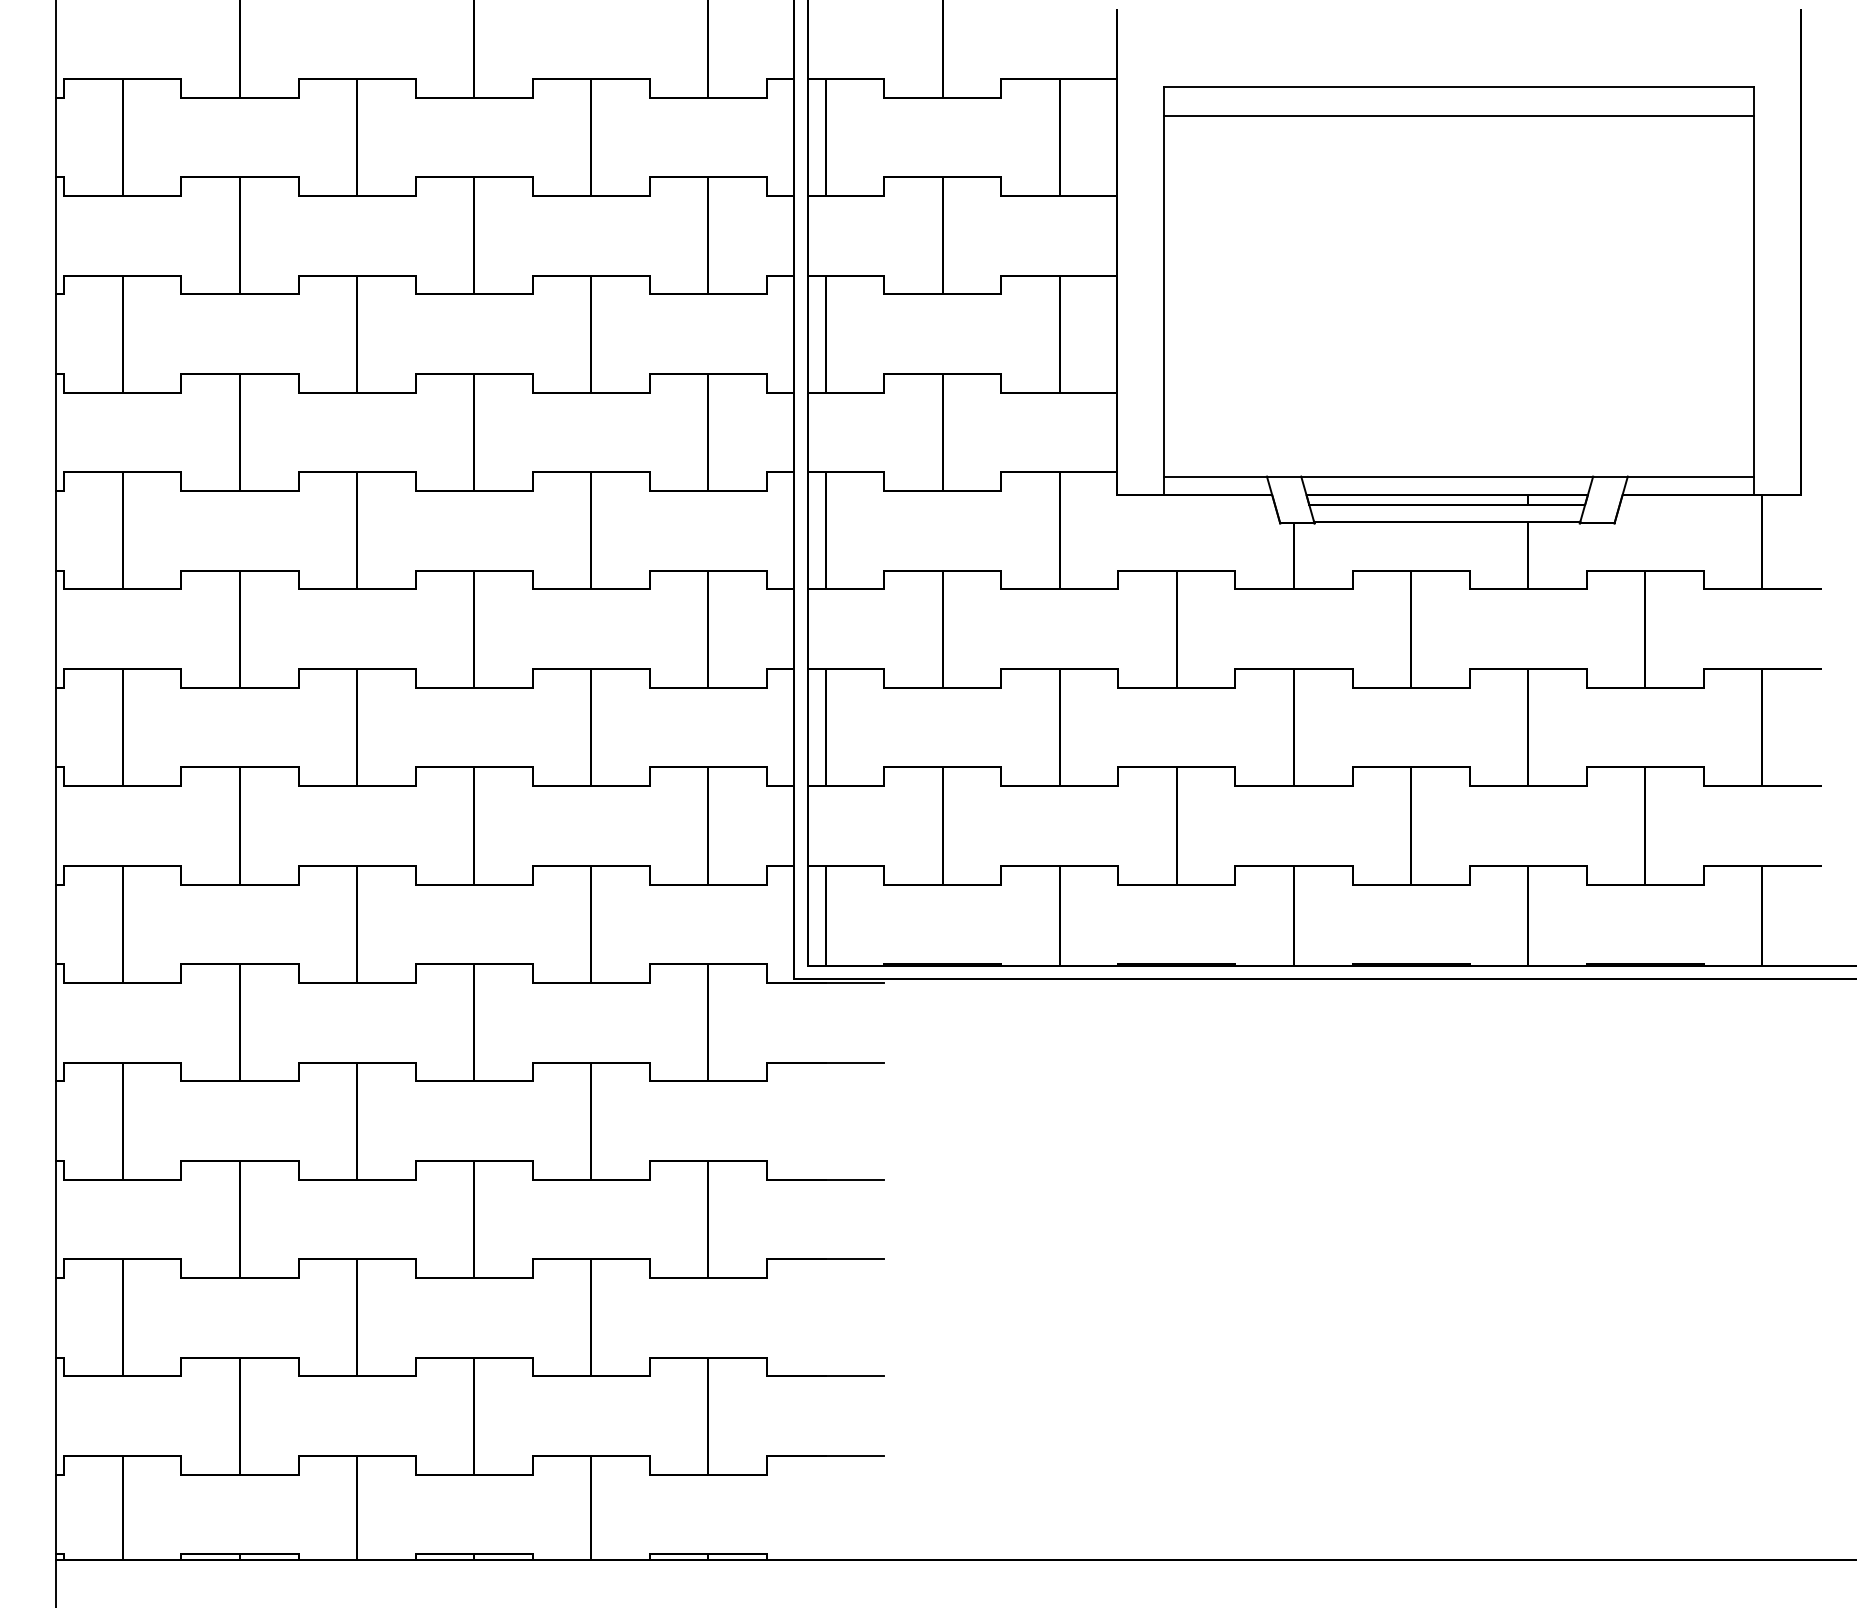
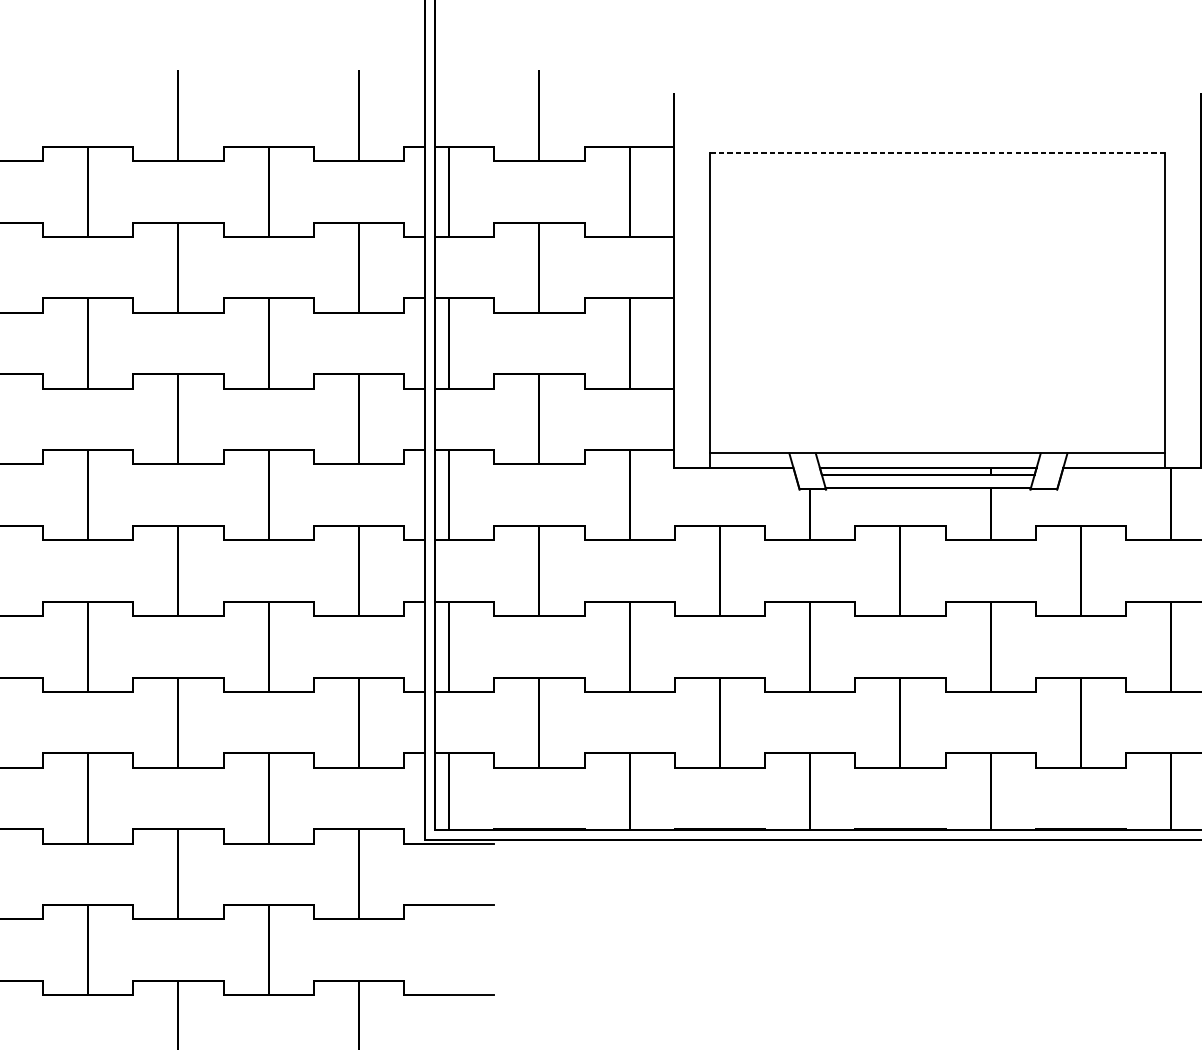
line: (1458, 87) -> (936, 153), solid -> dashed
line: (1459, 115) -> (937, 175), removed

